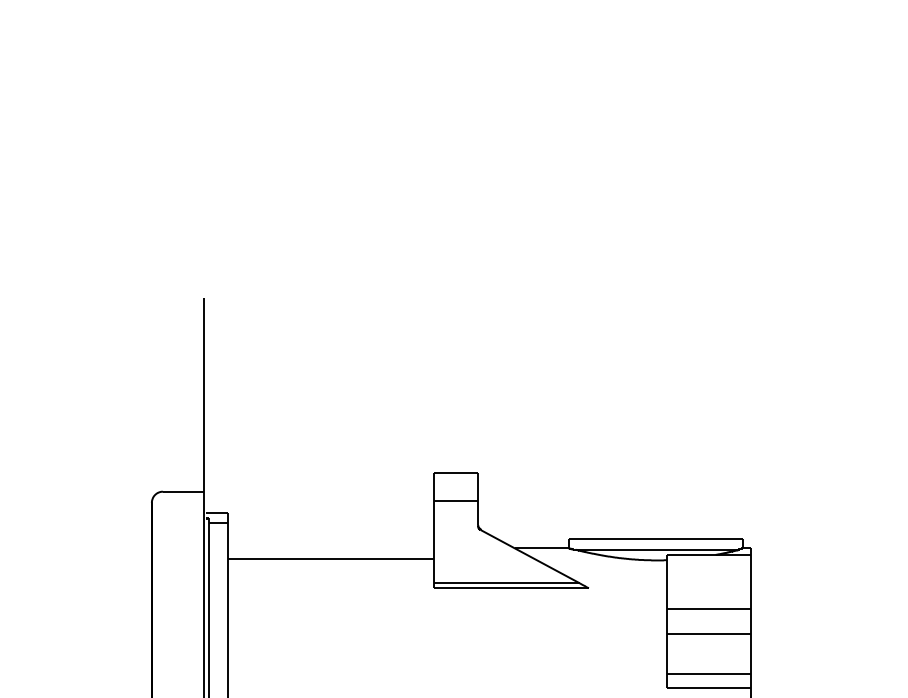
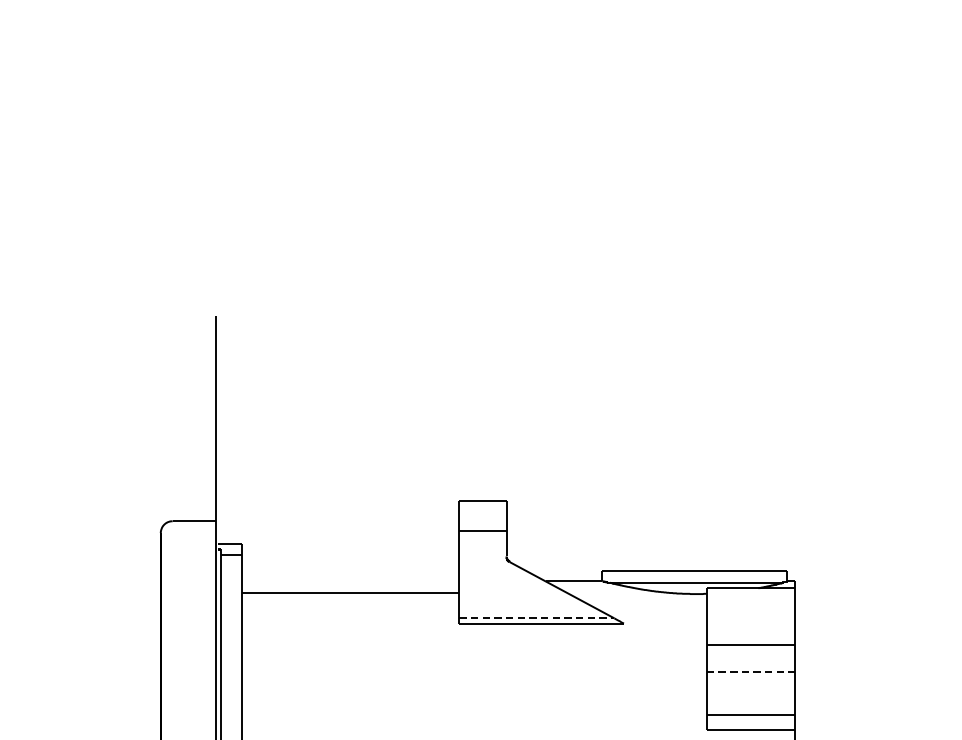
line: (507, 583) -> (537, 618), solid -> dashed
line: (708, 633) -> (750, 671), solid -> dashed

